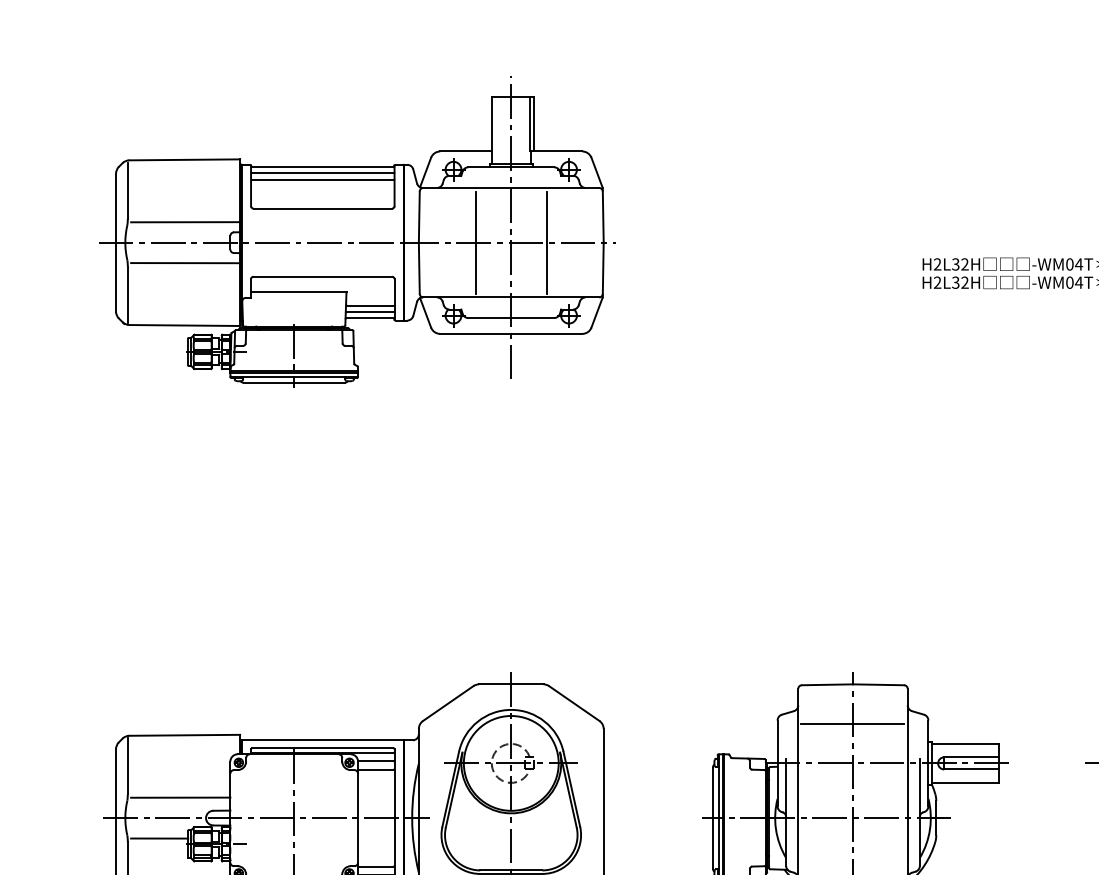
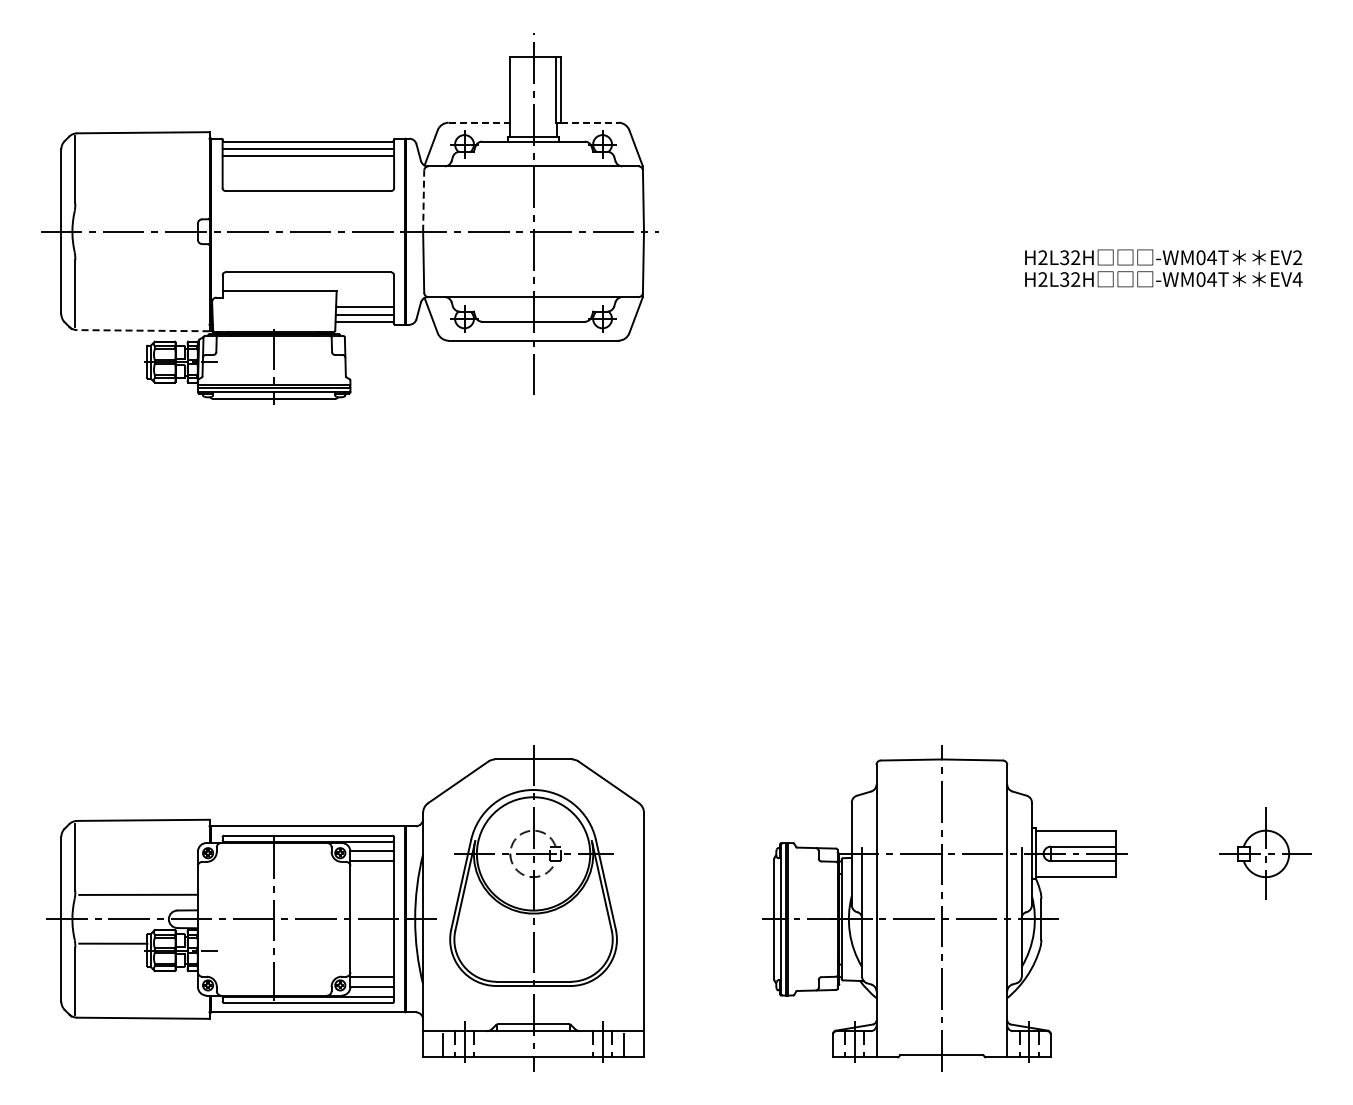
line: (466, 151) -> (479, 122), solid -> dashed
line: (558, 151) -> (589, 122), solid -> dashed
line: (419, 217) -> (423, 201), solid -> dashed
line: (185, 222) -> (144, 207), removed
line: (476, 242) -> (491, 231), removed
line: (546, 242) -> (575, 231), removed
line: (185, 263) -> (144, 256), removed
line: (184, 325) -> (142, 330), solid -> dashed
line: (852, 723) -> (941, 806), removed

